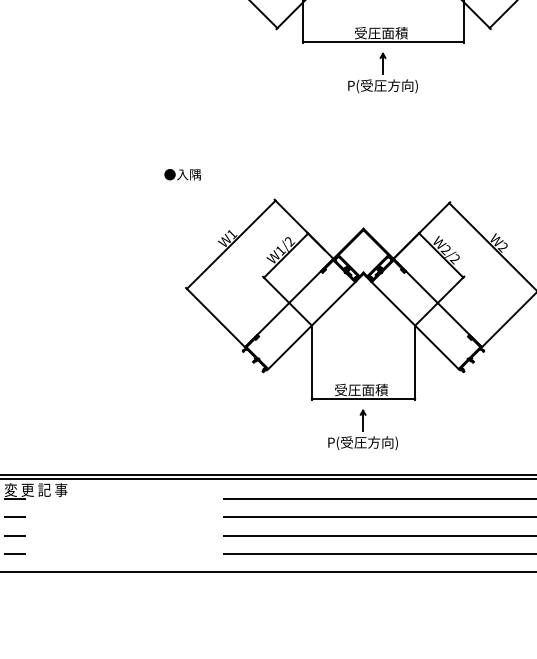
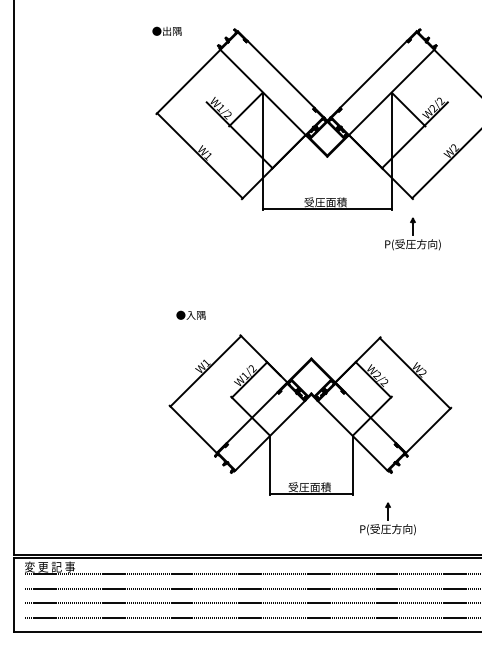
part: (382, 72) -> (412, 233), moved
text: (182, 173) -> (190, 314), moved
part: (362, 429) -> (387, 518), moved

